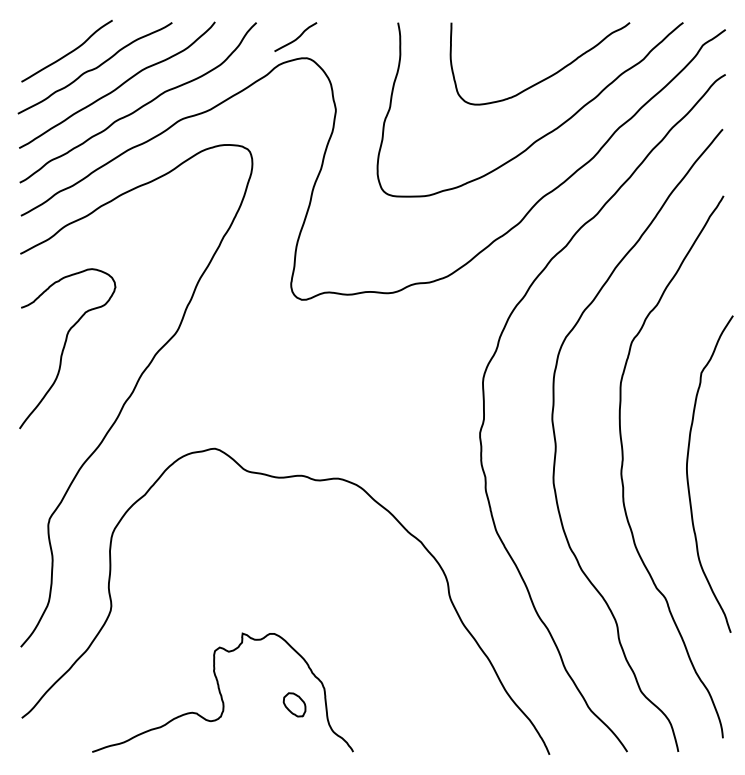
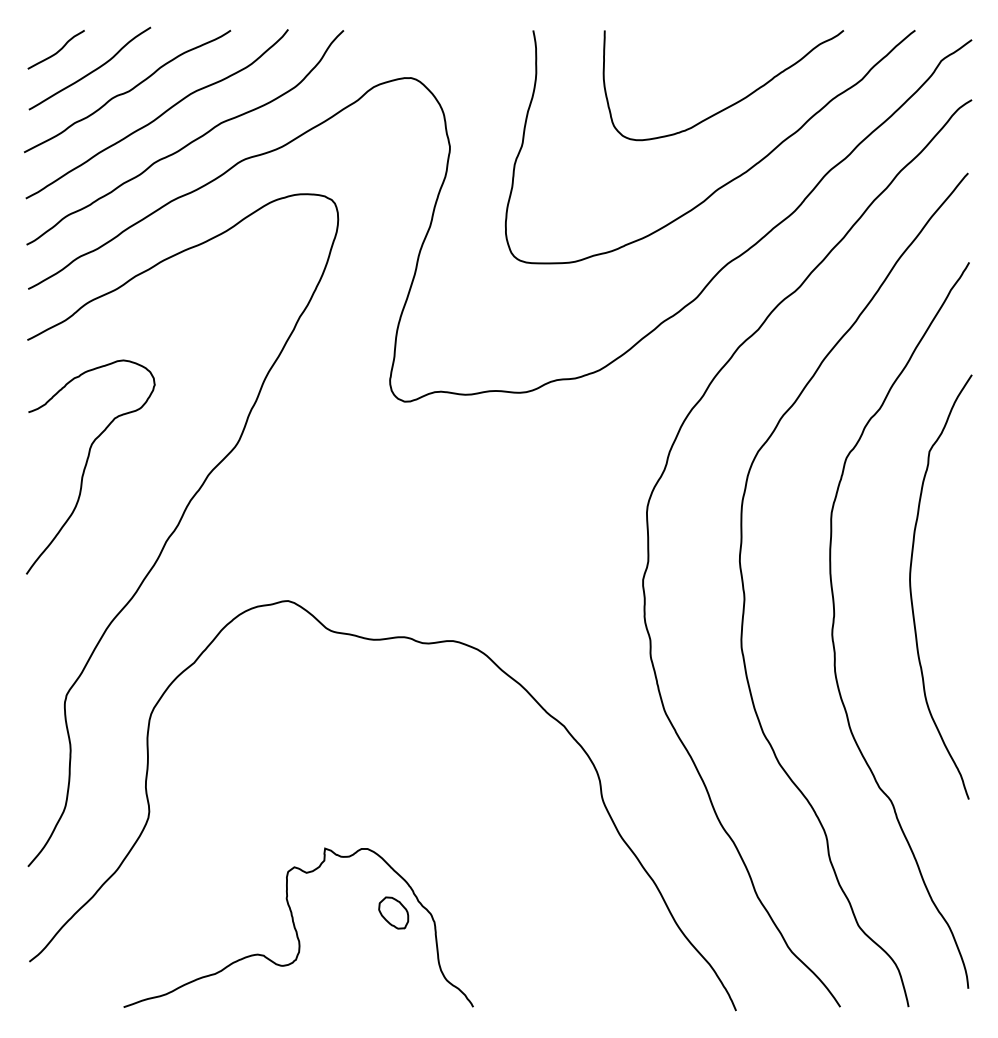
curve: (296, 38) -> (57, 51), moved
curve: (687, 473) -> (911, 586), moved
part: (294, 704) -> (393, 912), moved

